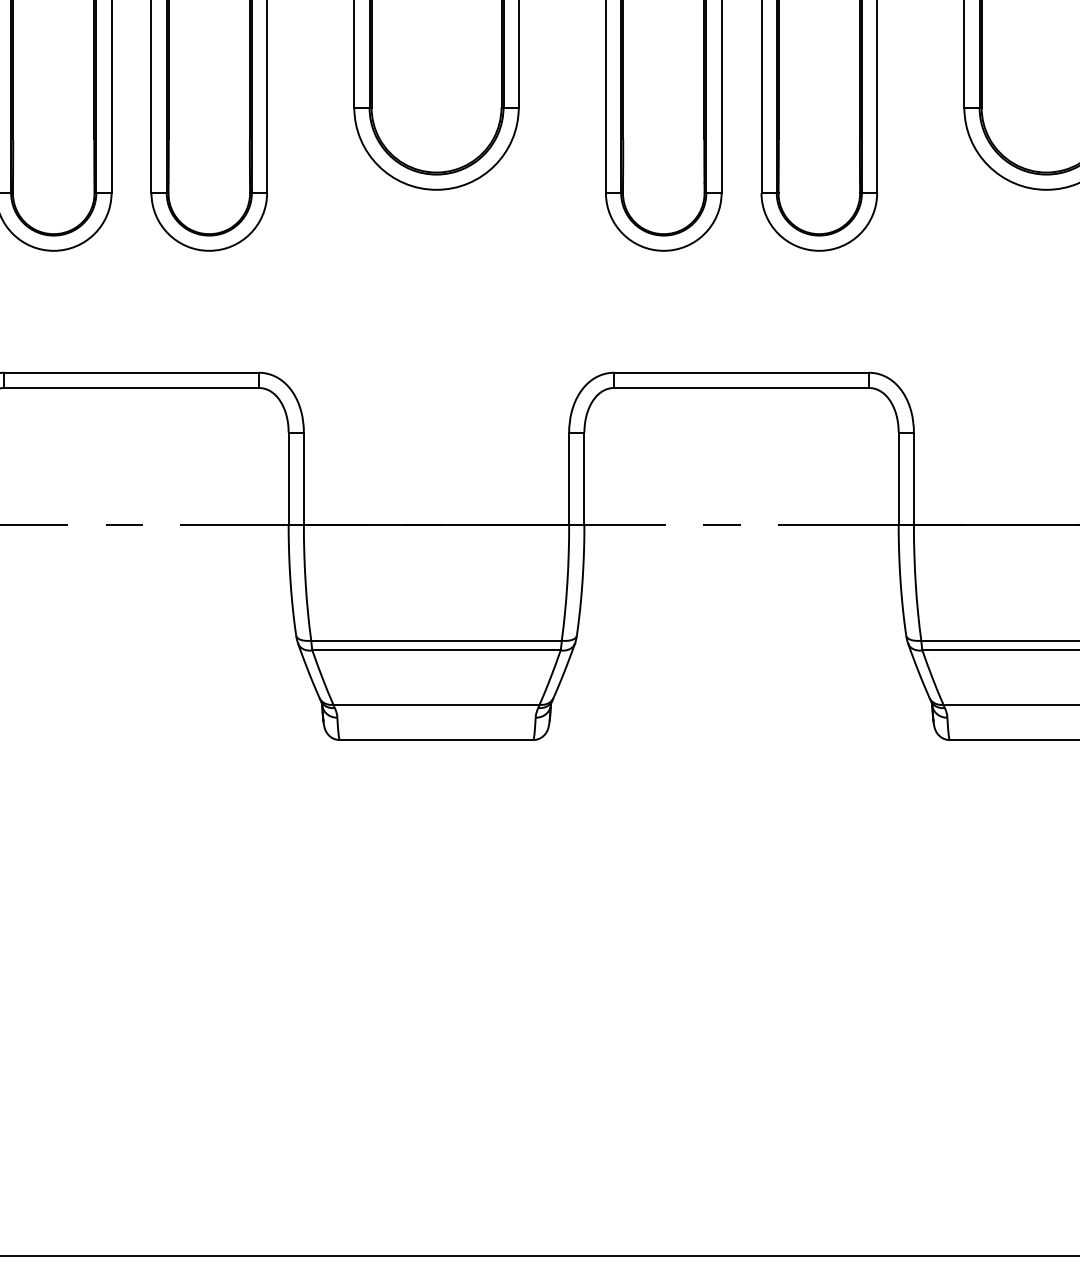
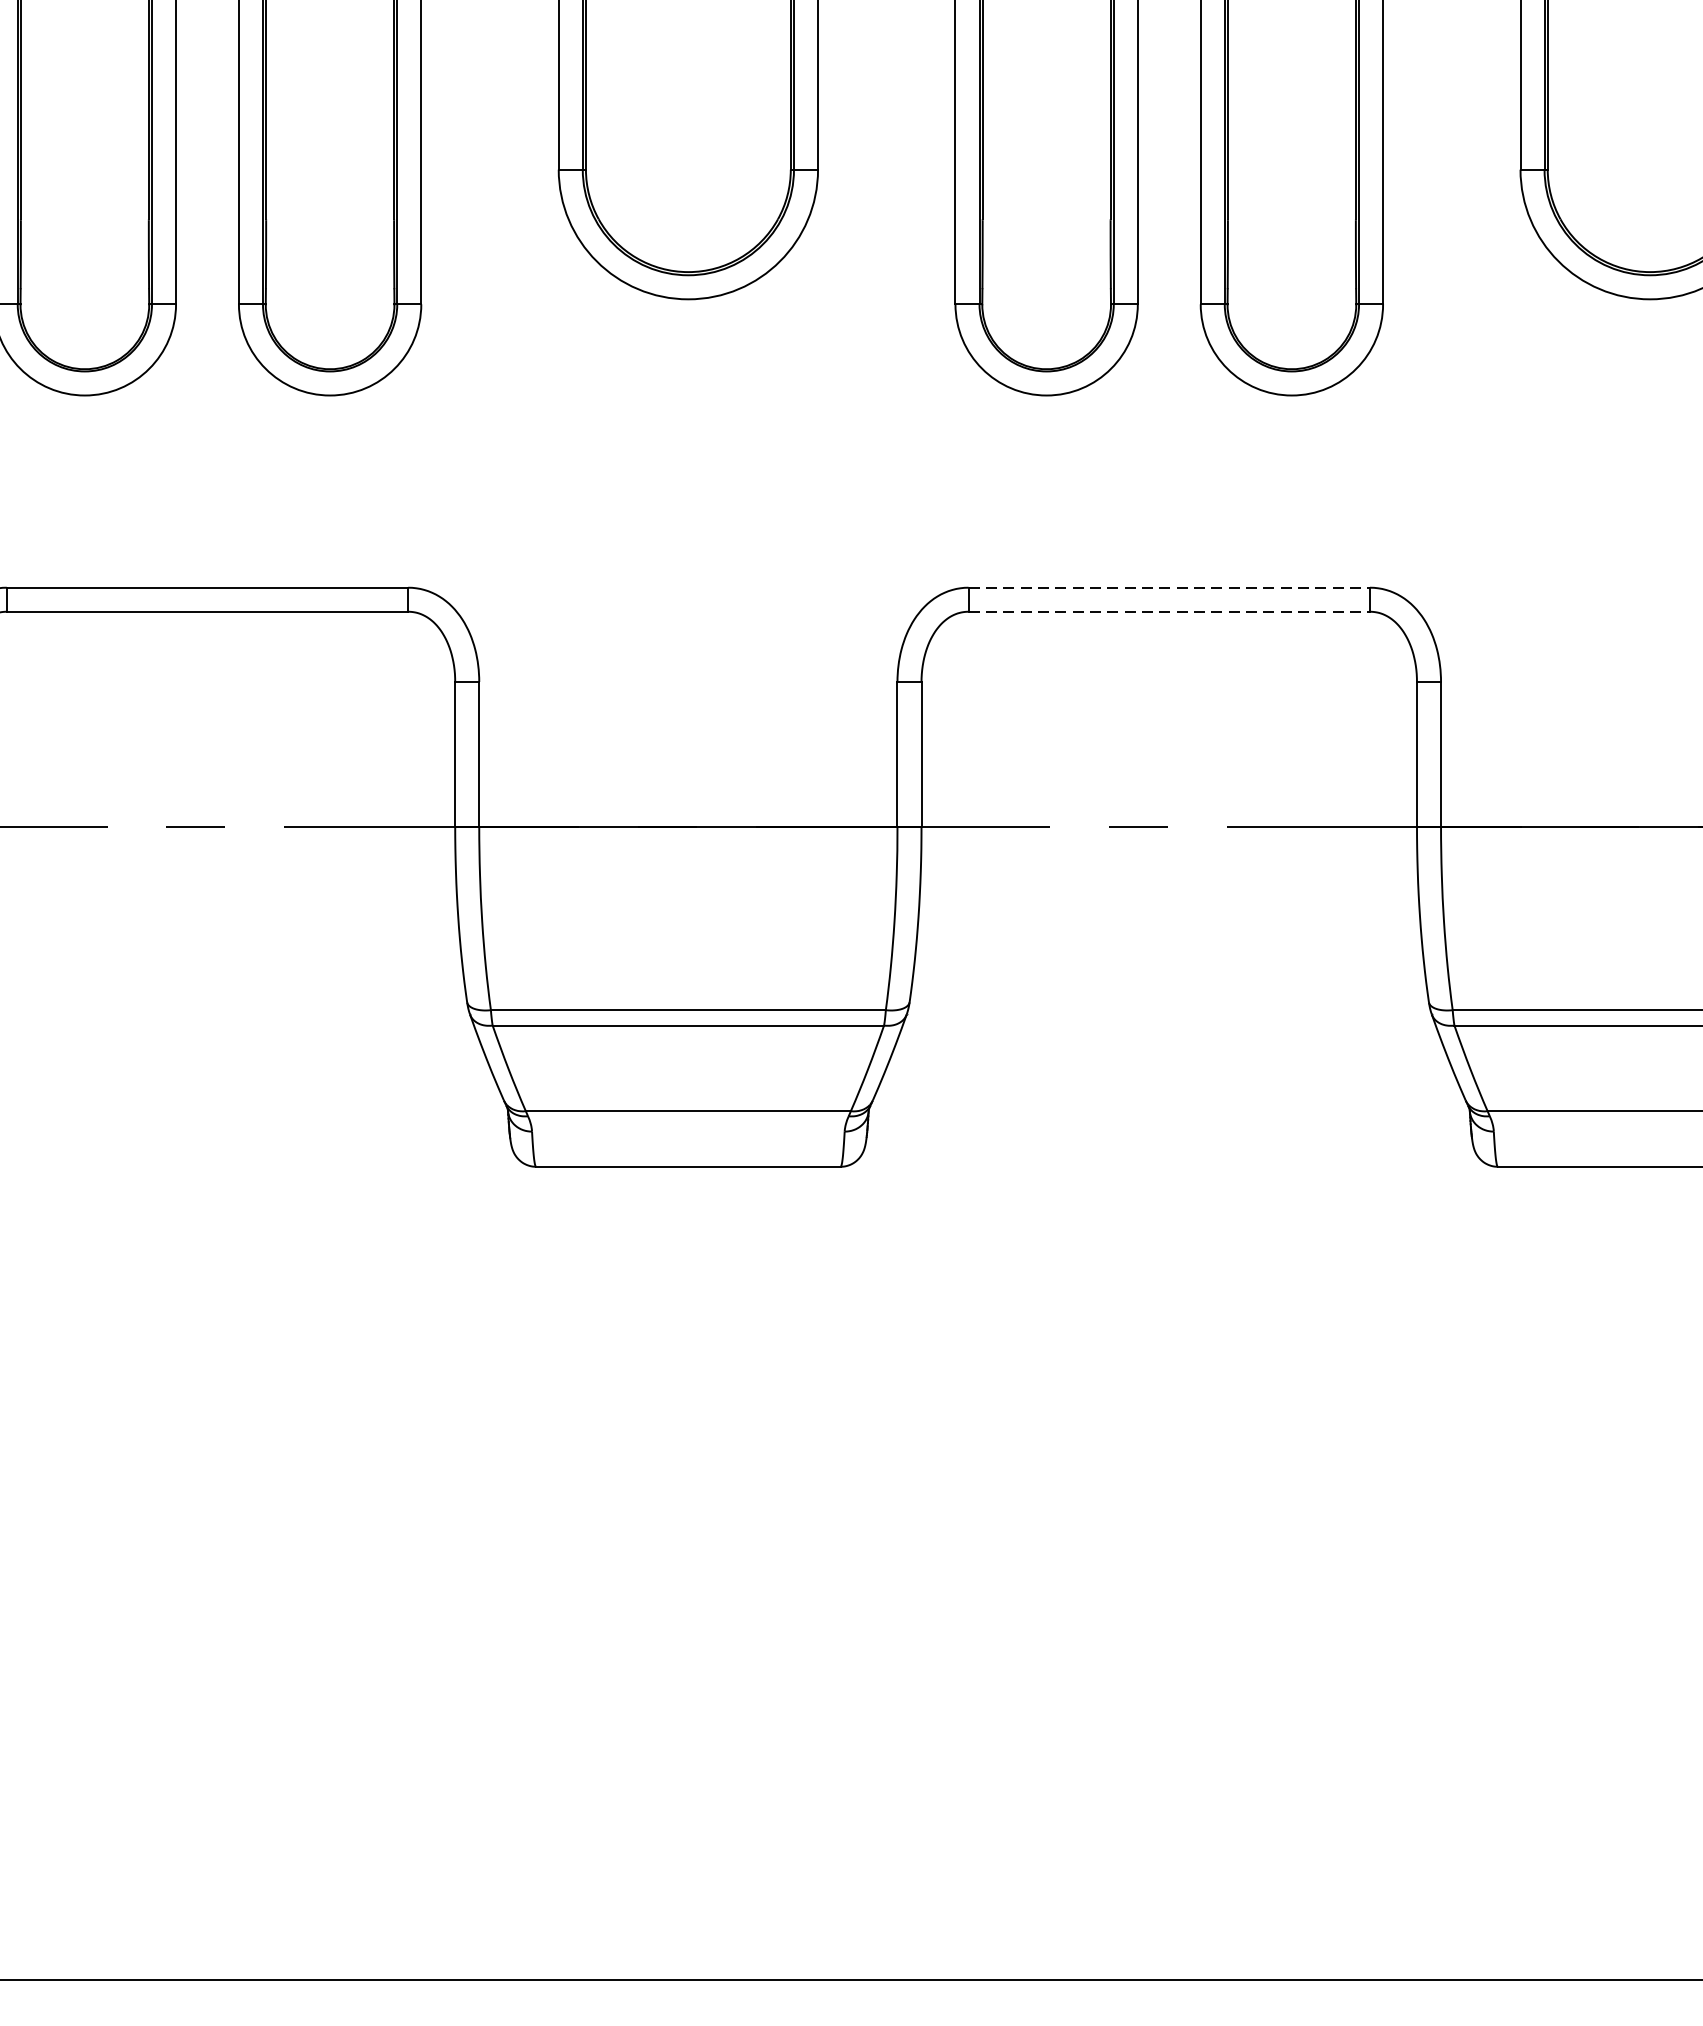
line: (742, 372) -> (1170, 587), solid -> dashed
line: (742, 388) -> (1170, 612), solid -> dashed

